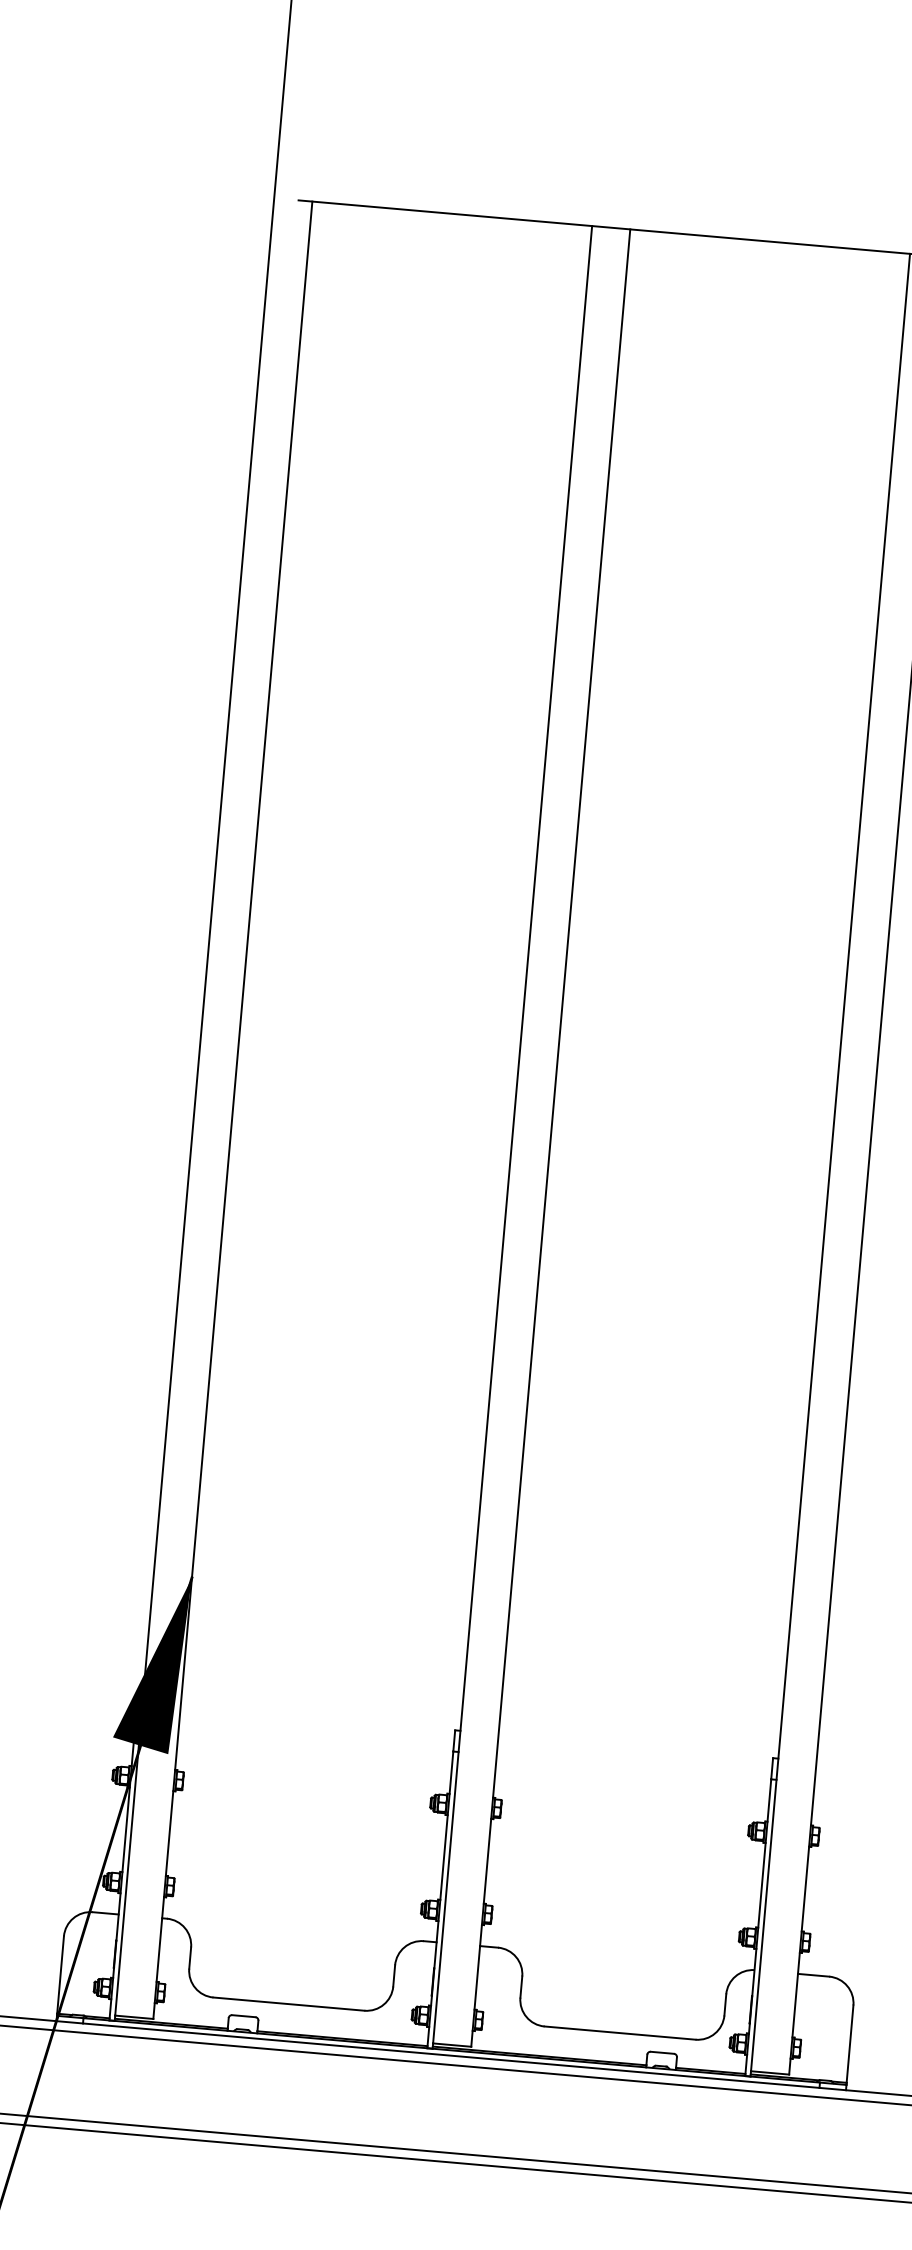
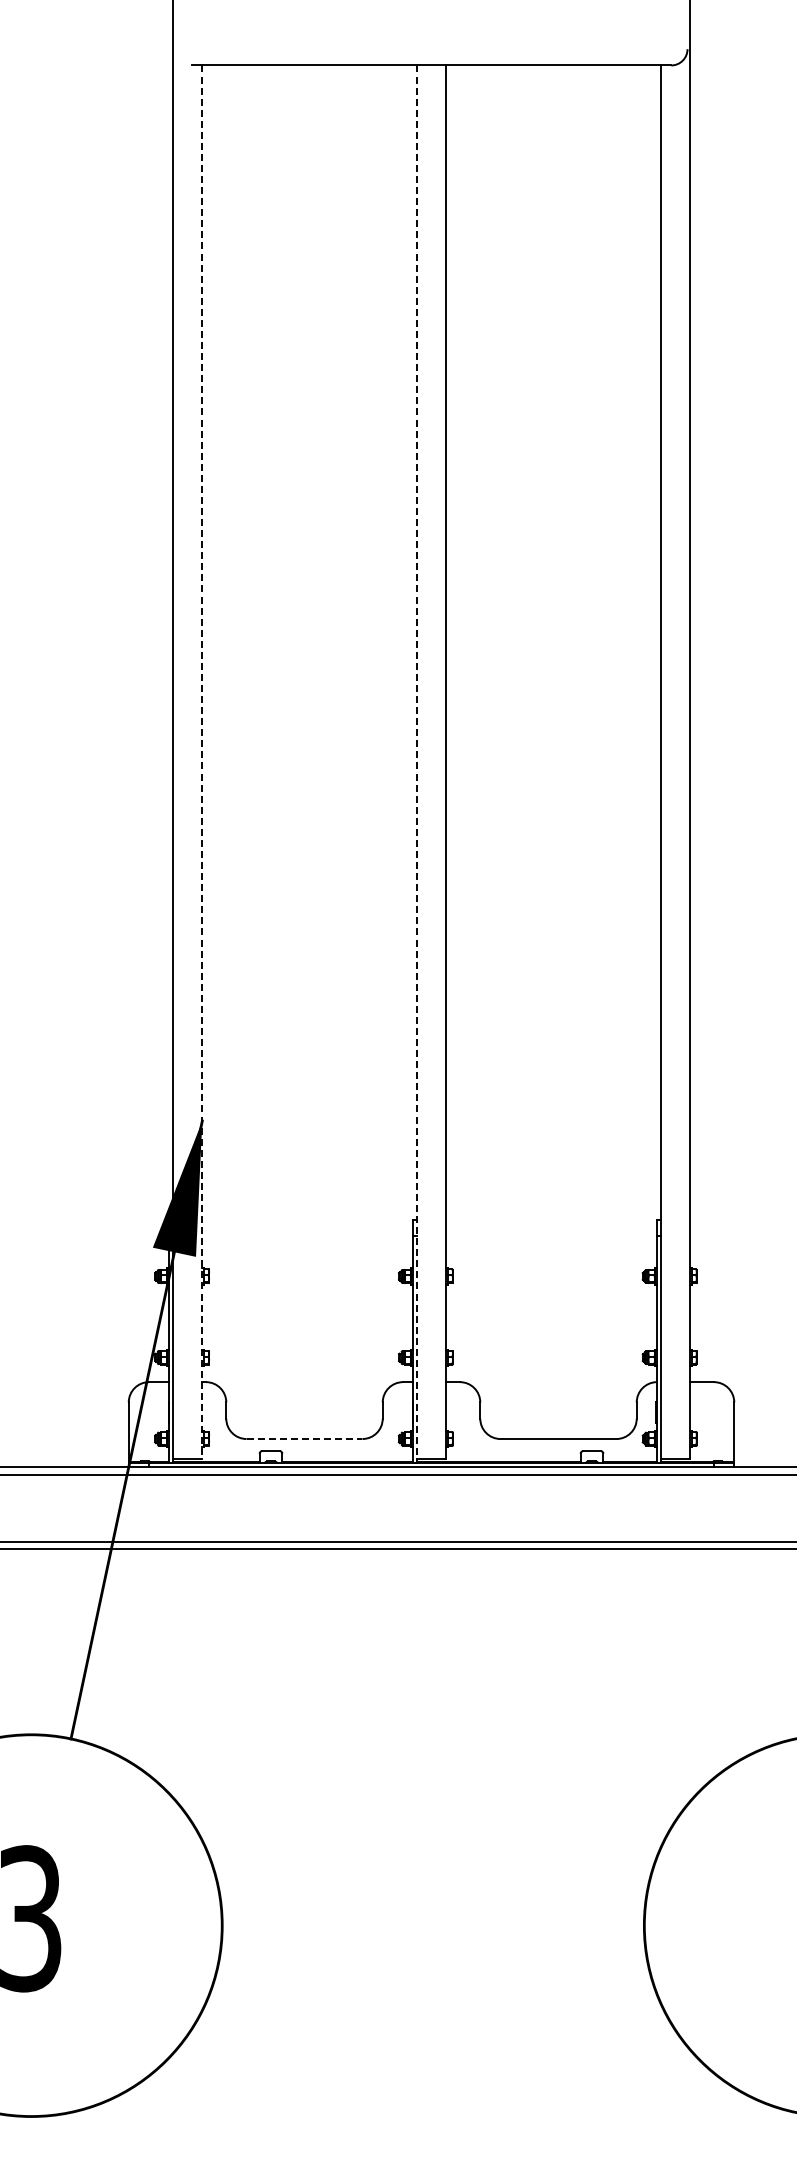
line: (233, 1110) -> (202, 762), solid -> dashed
line: (512, 1134) -> (416, 762), solid -> dashed
line: (288, 2004) -> (304, 1439), solid -> dashed

